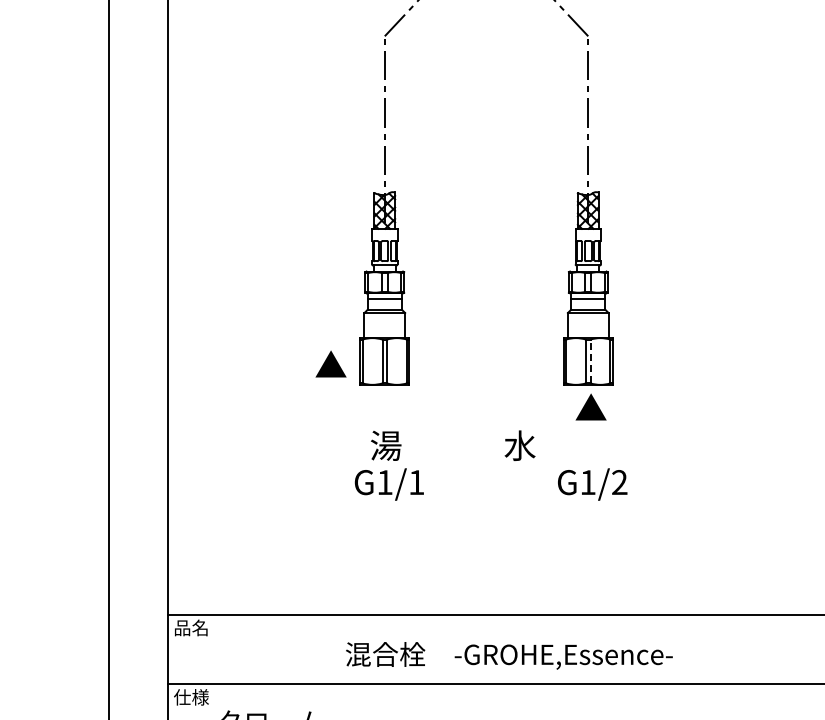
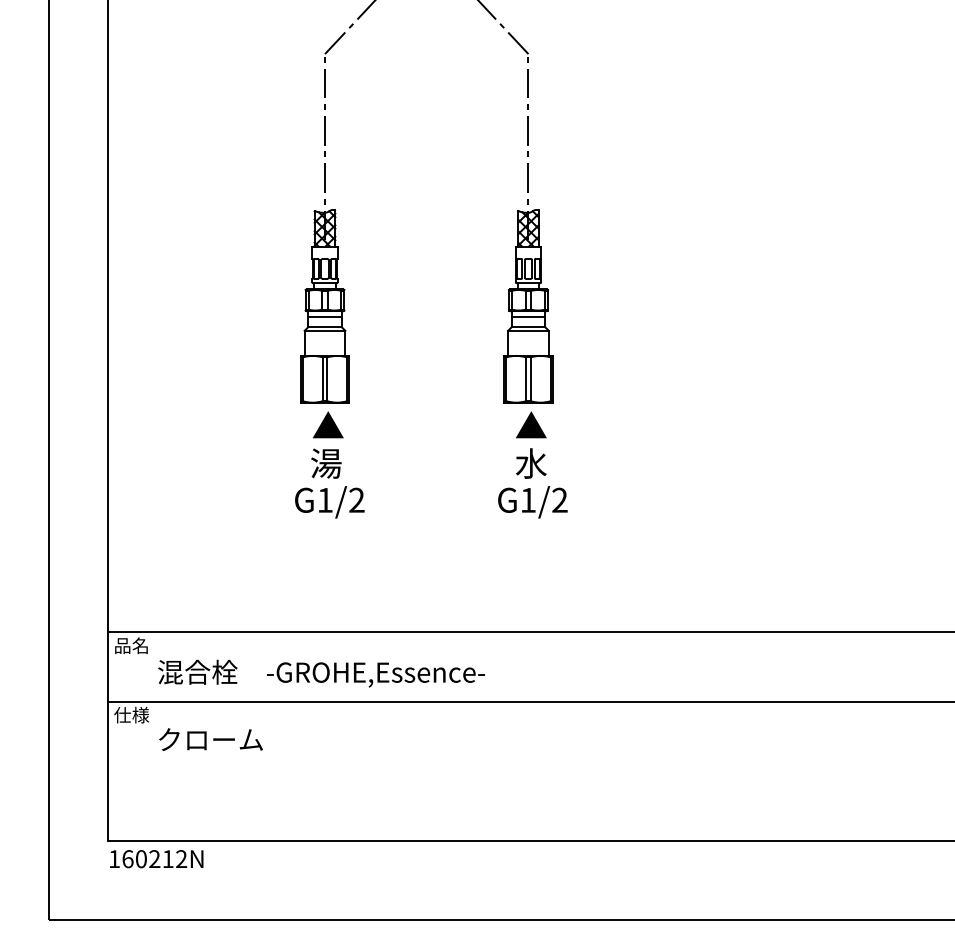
line: (590, 361) -> (530, 379), dashed -> solid
text: (331, 363) -> (328, 424), moved
text: (520, 445) -> (531, 463), moved
text: (416, 481) -> (356, 499), G1/1 -> G1/2
text: (509, 655) -> (321, 673), moved

